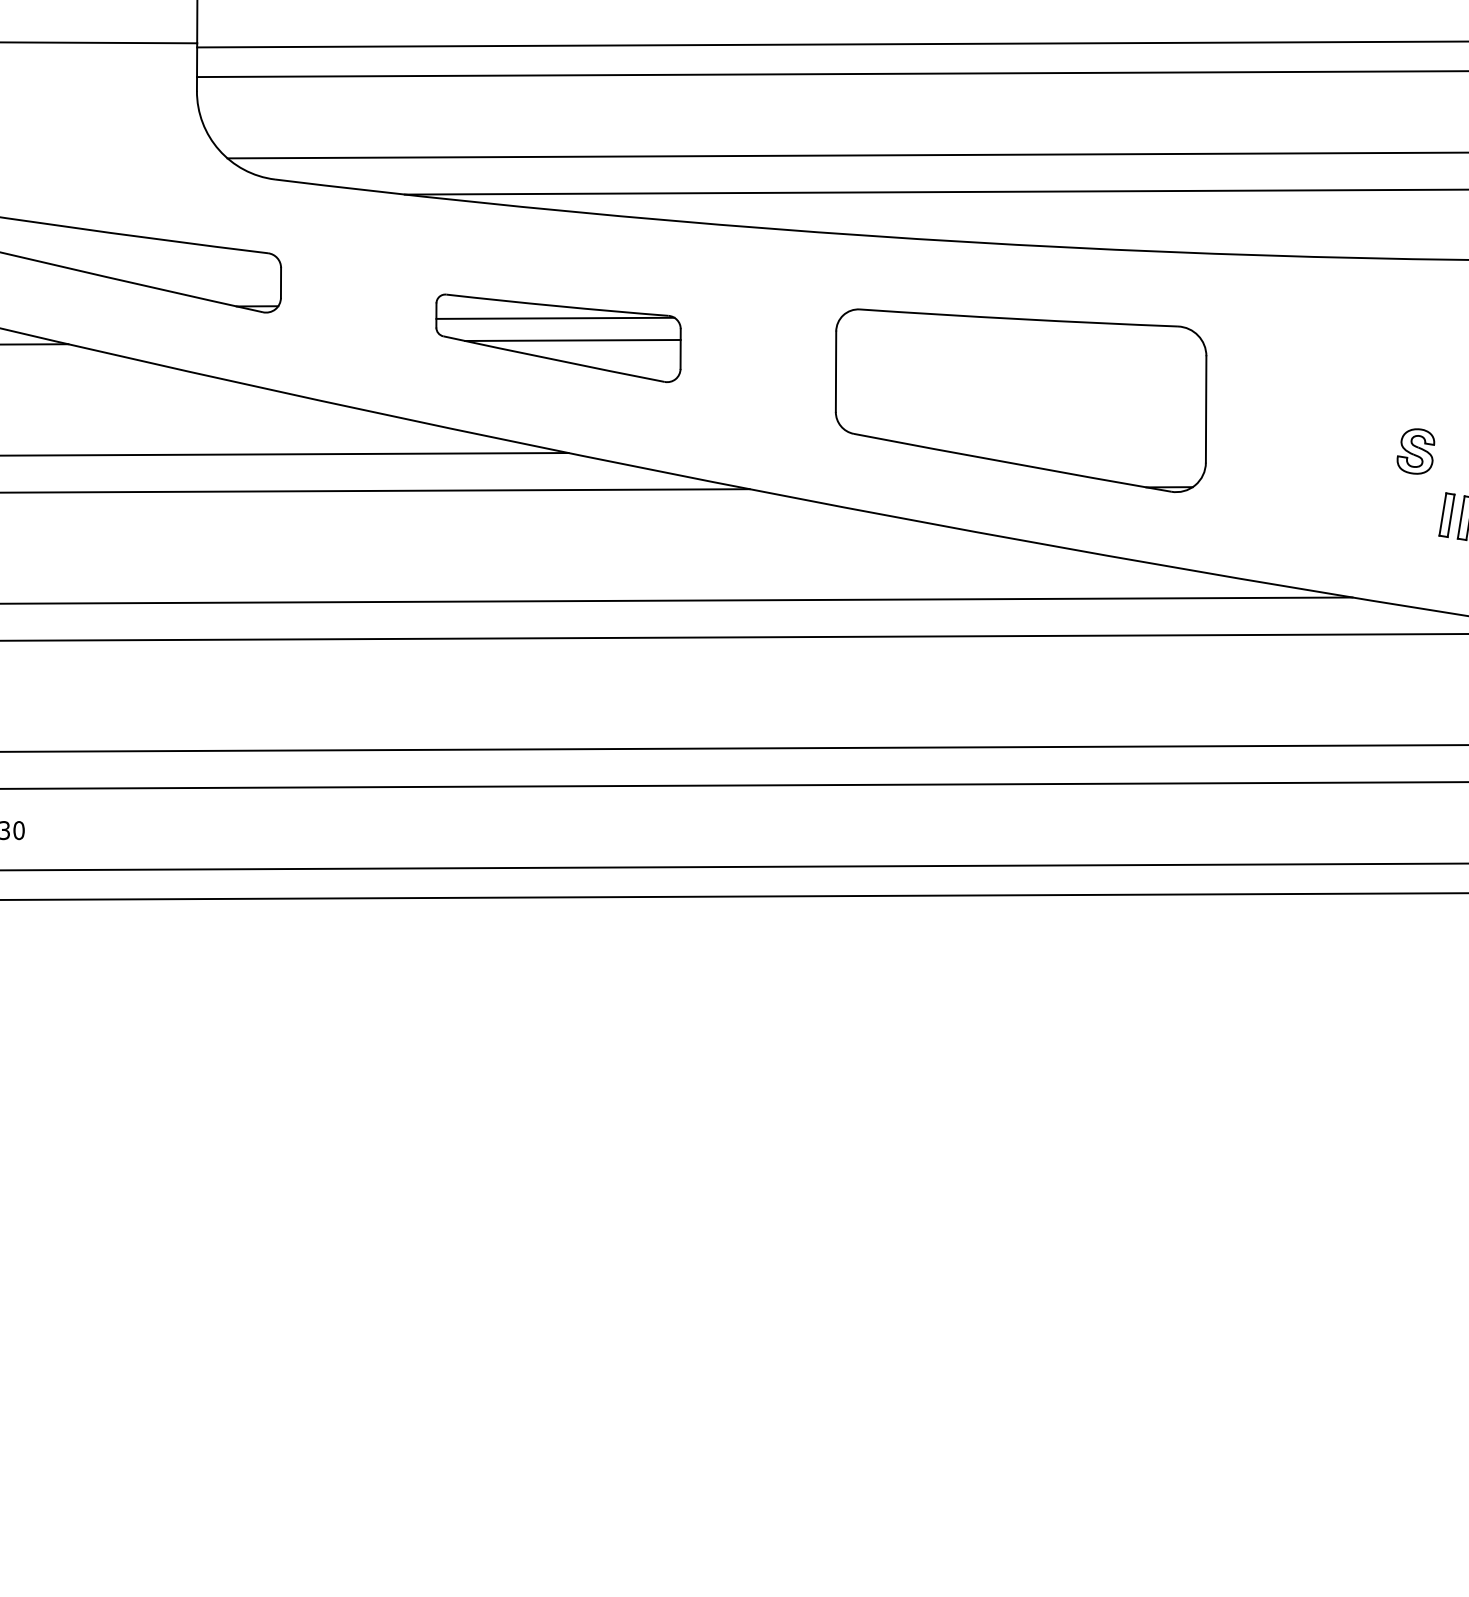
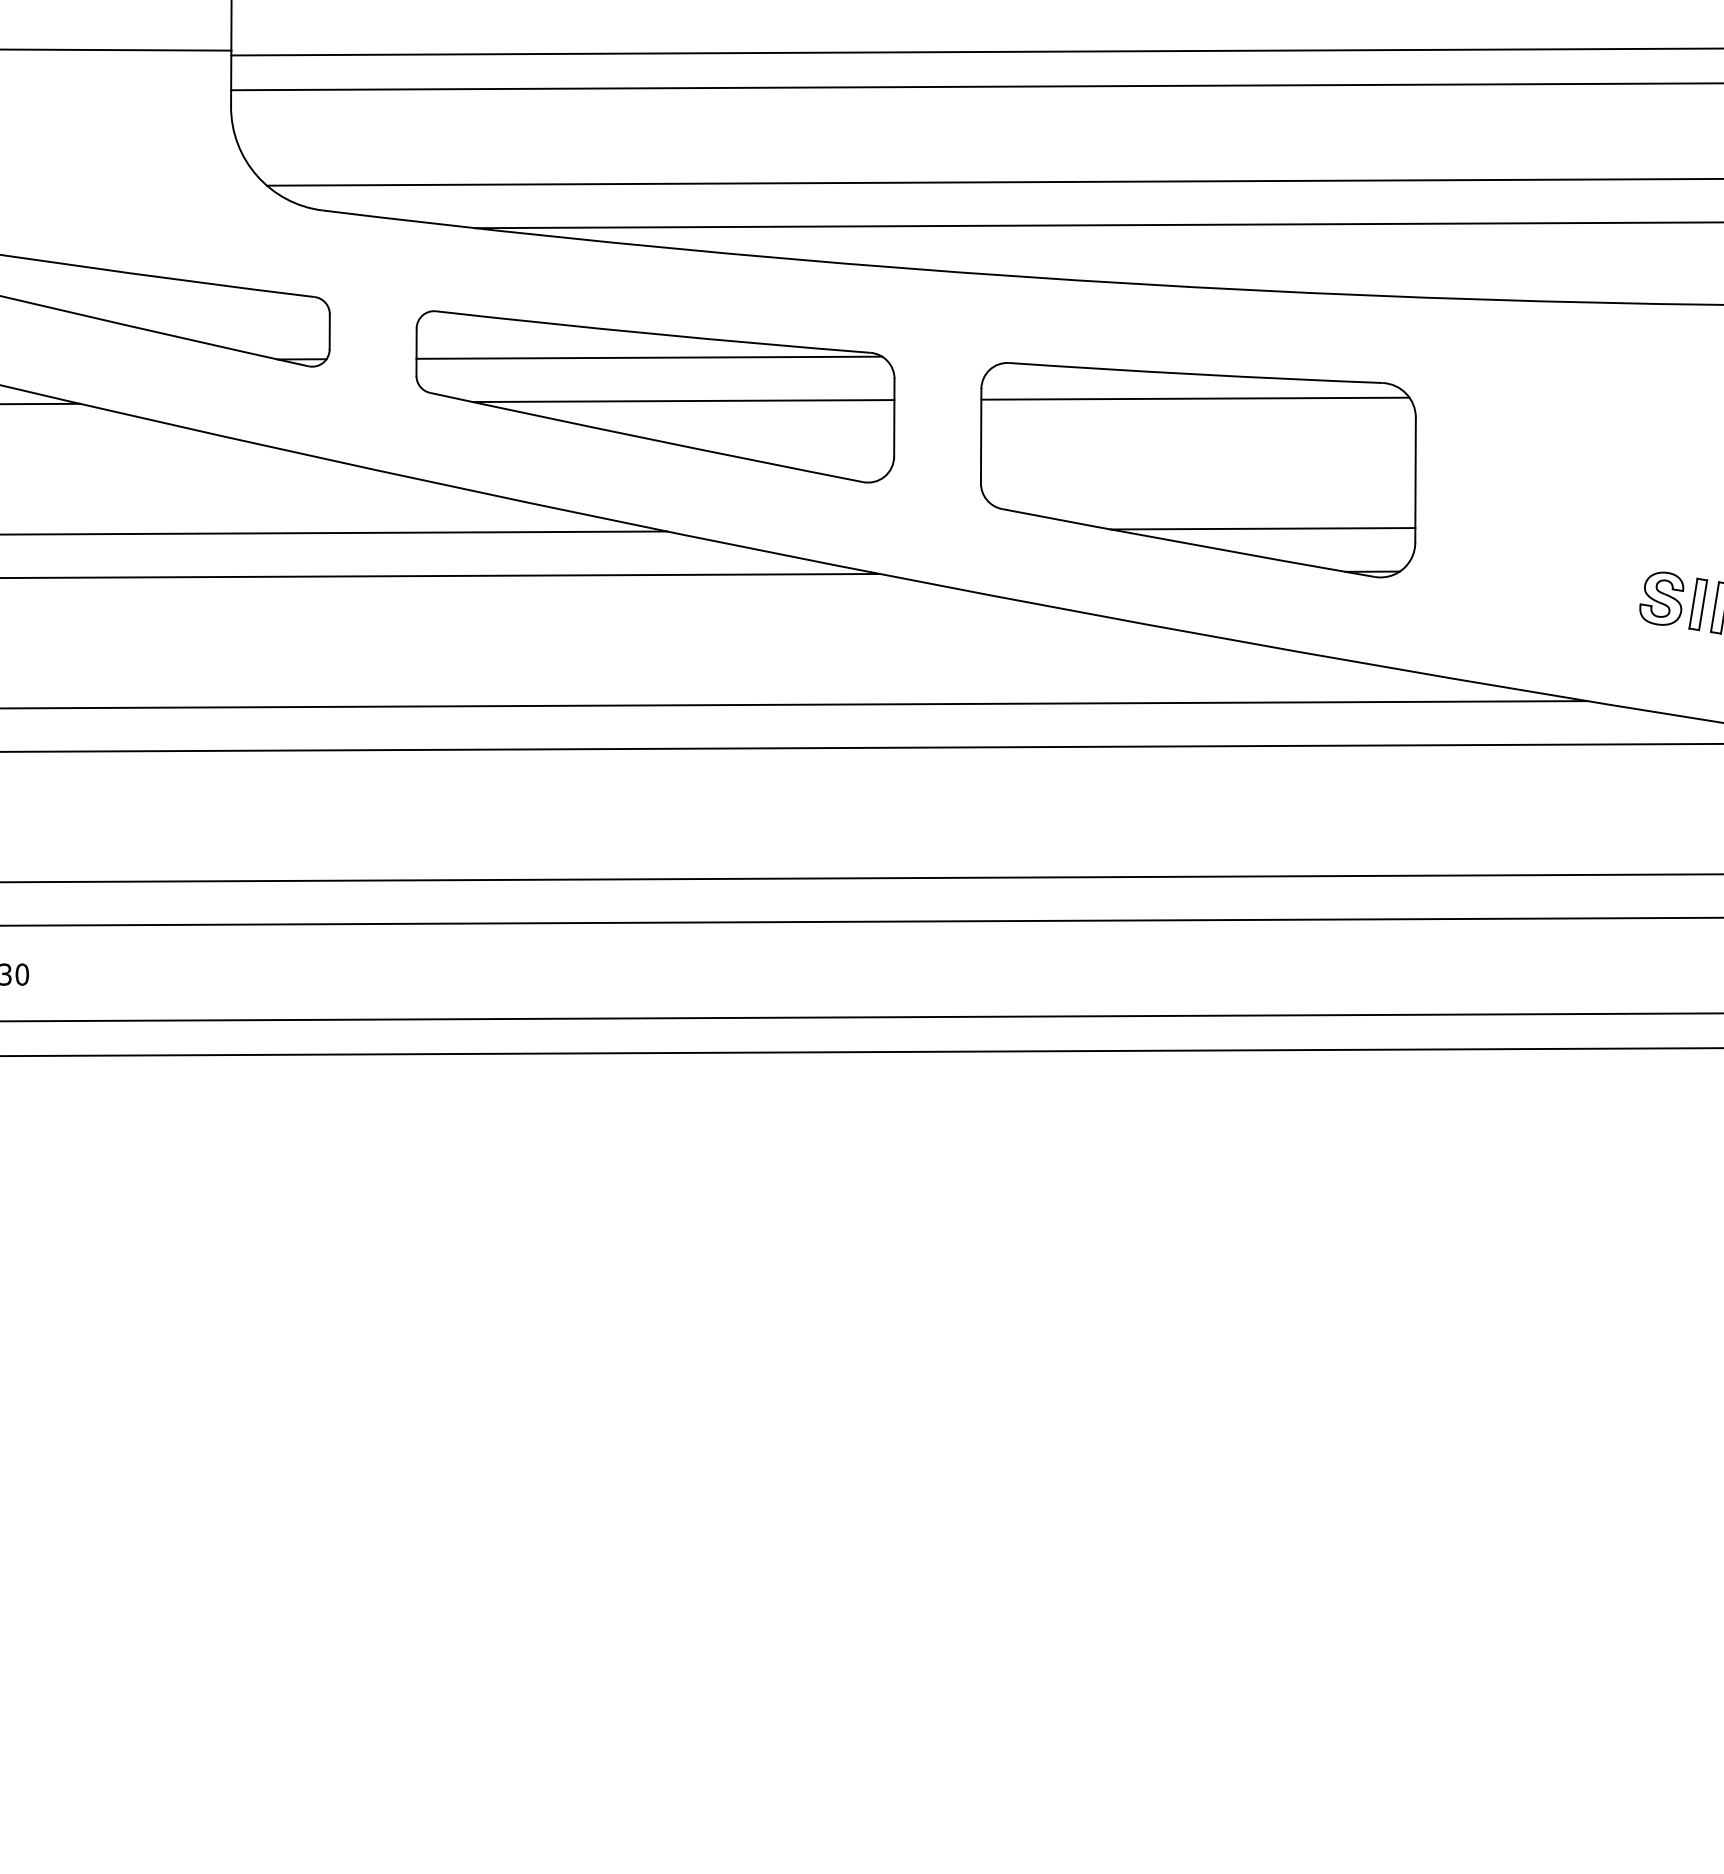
part: (558, 337) -> (655, 396), size x1.67
line: (1018, 339) -> (1195, 398), added
line: (1075, 450) -> (1262, 528), added
part: (1415, 451) -> (1661, 598), moved

